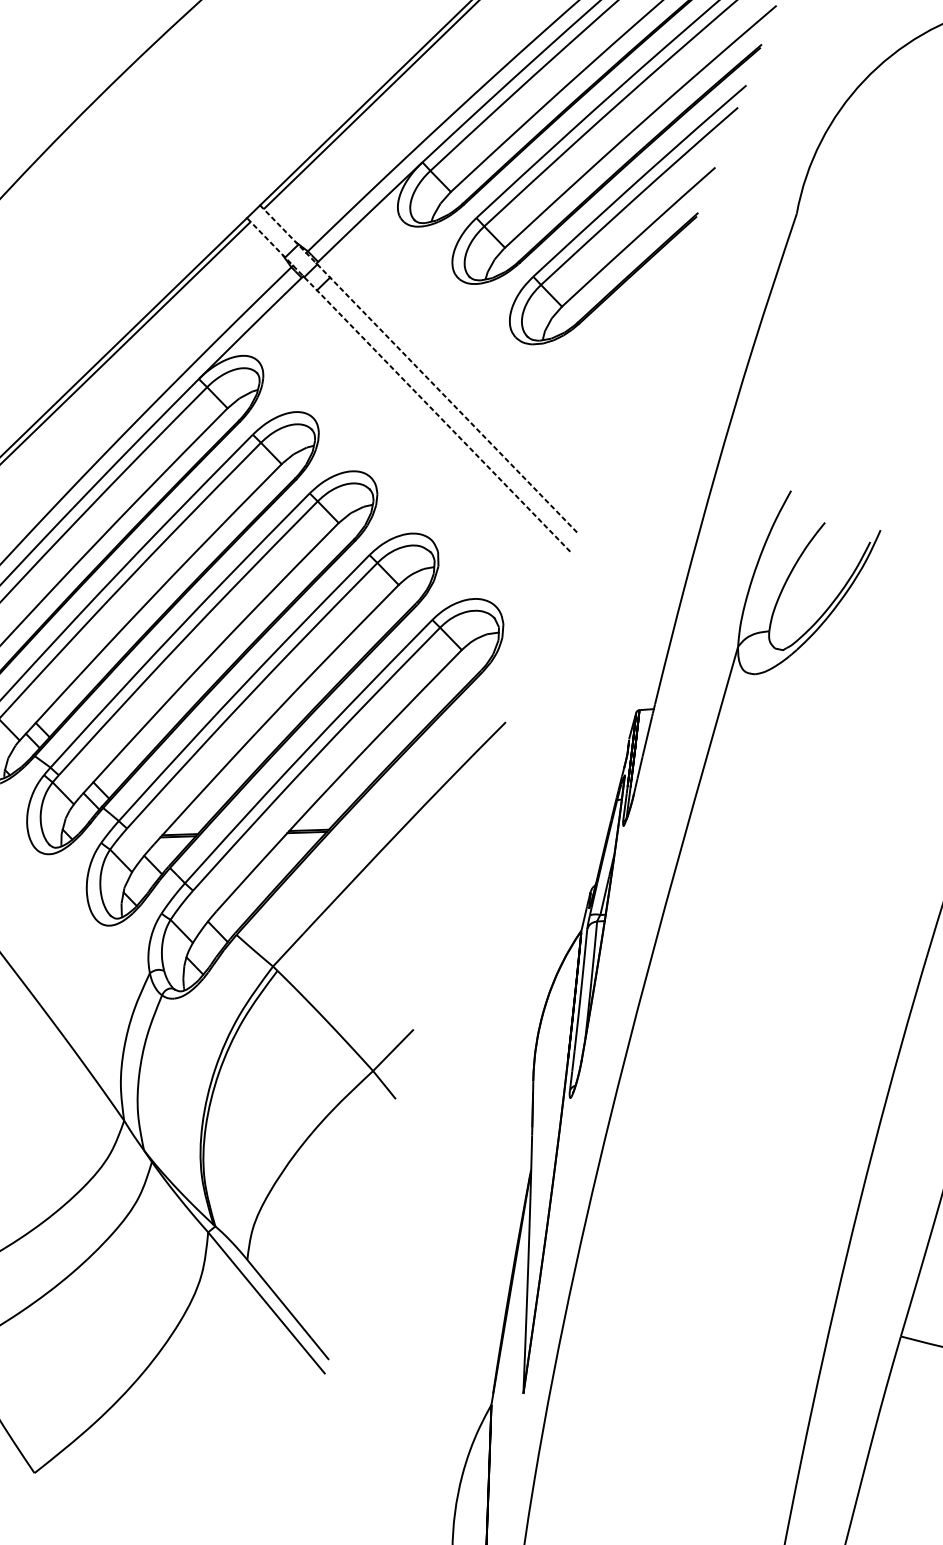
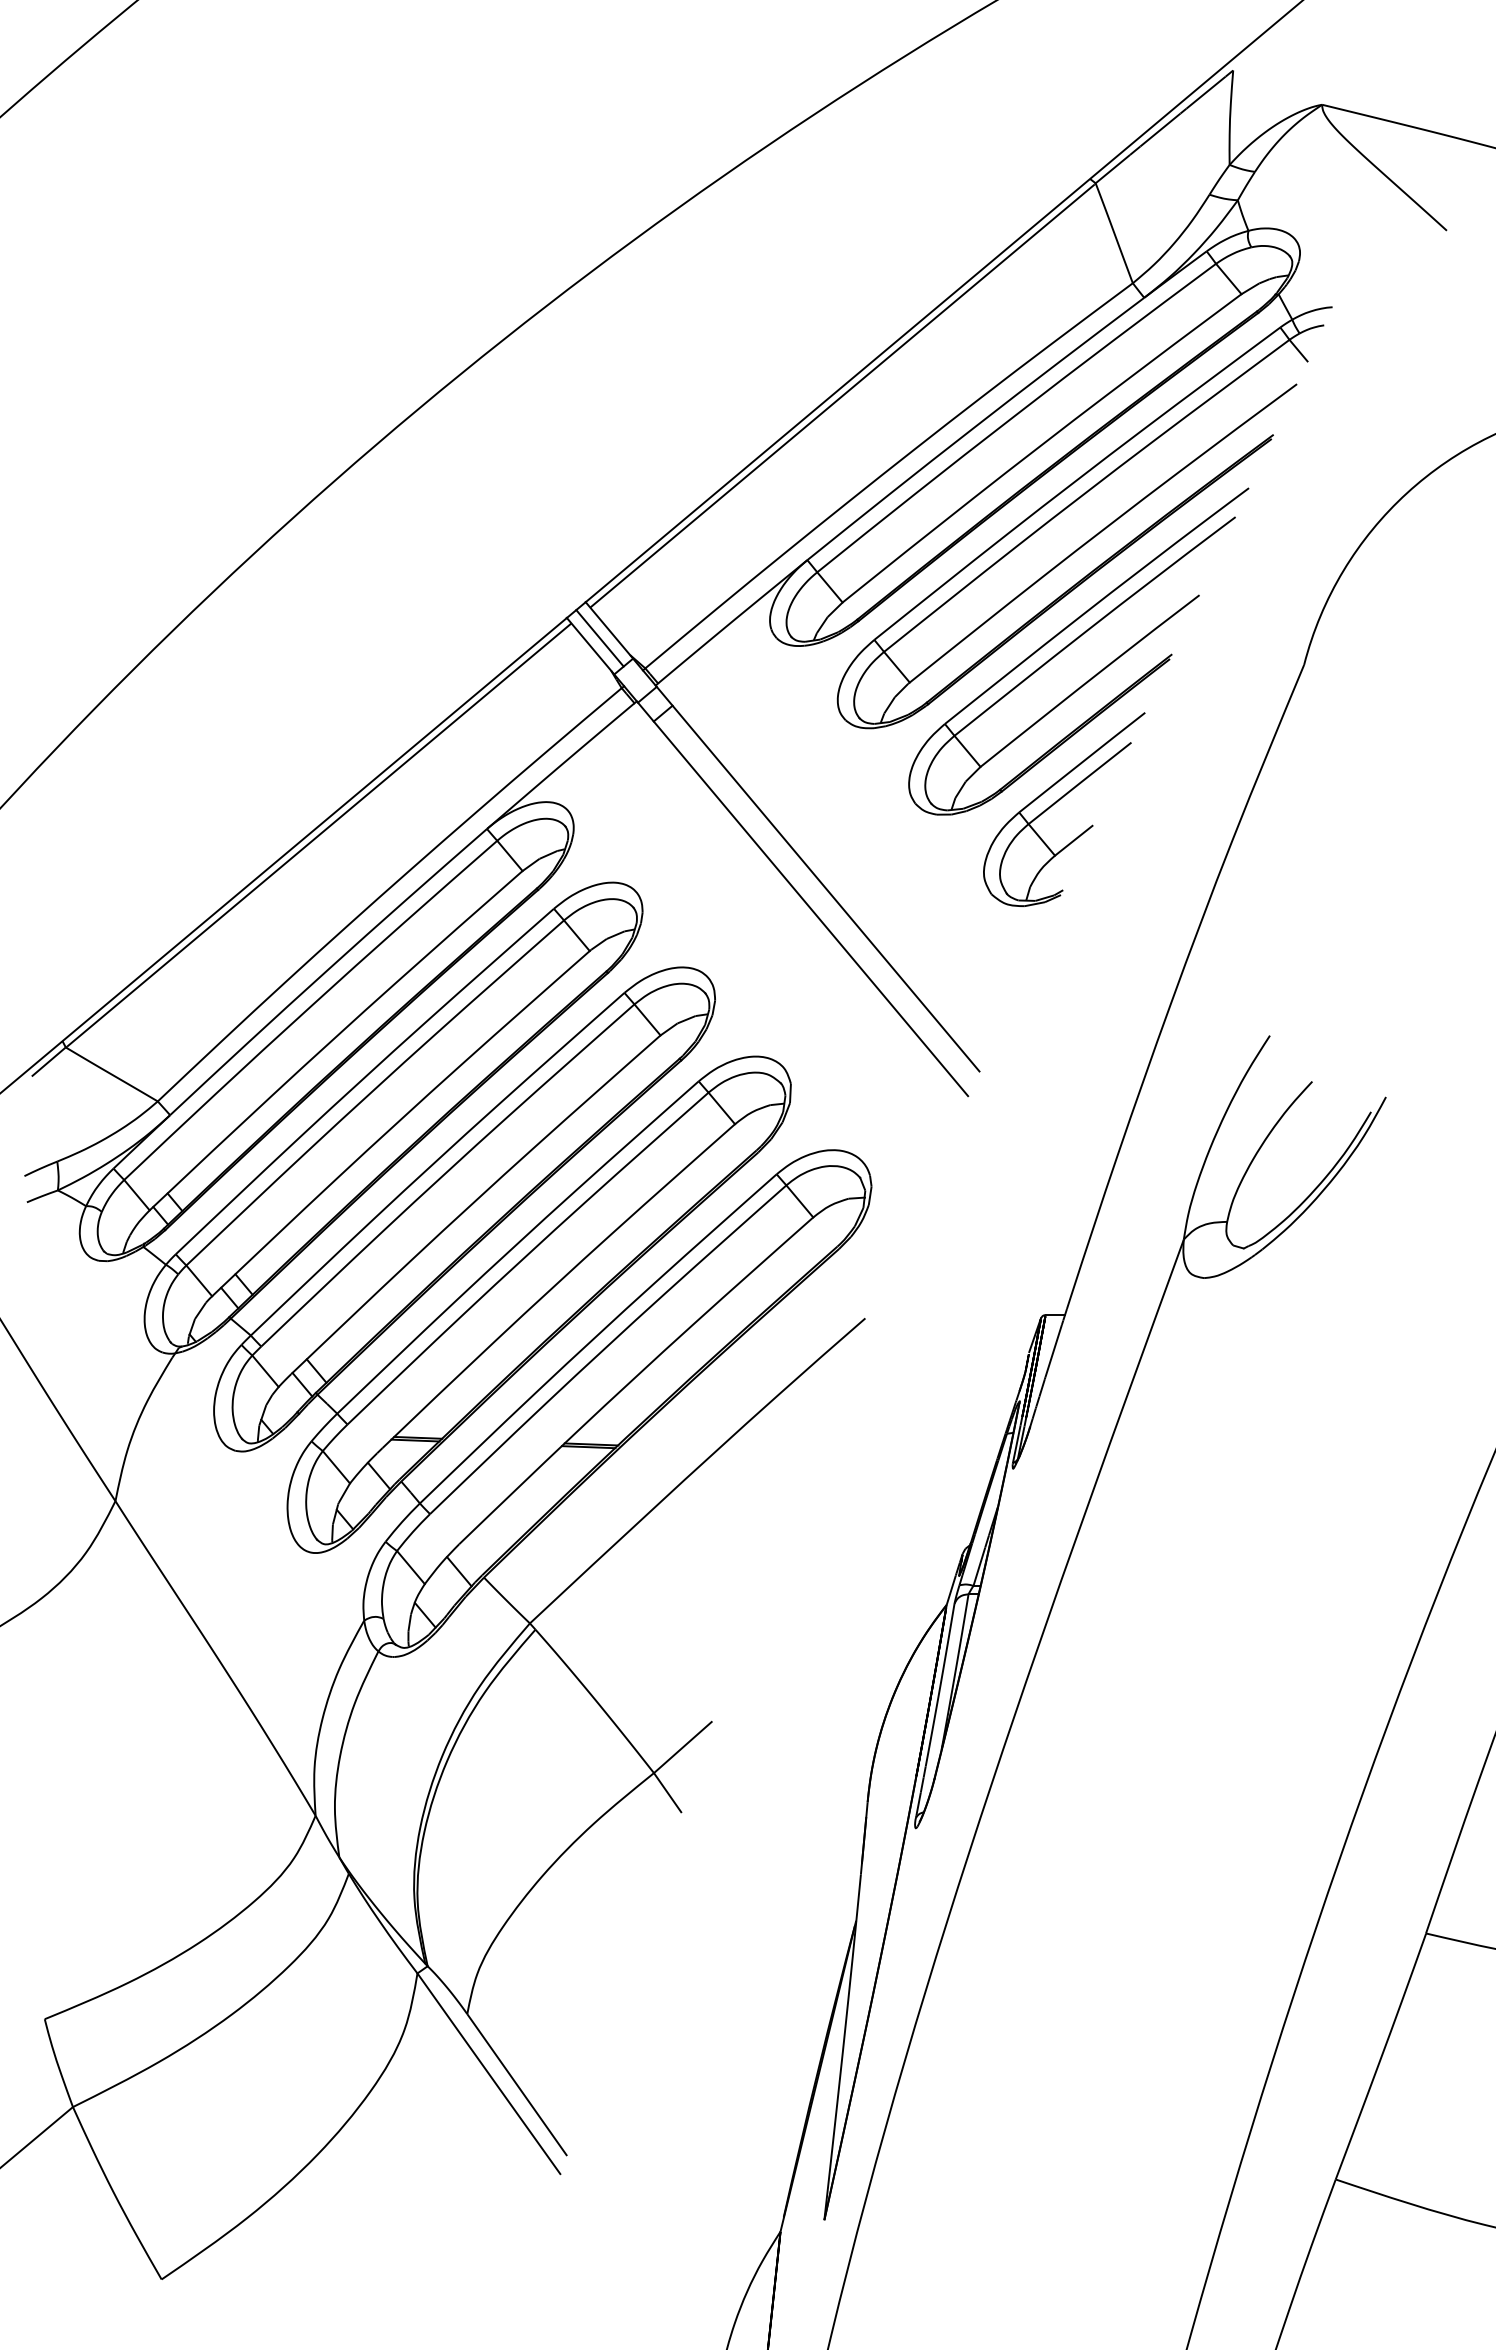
line: (272, 231) -> (599, 638), added
part: (621, 328) -> (1057, 802), added
line: (418, 369) -> (782, 837), dashed -> solid
line: (408, 384) -> (767, 856), dashed -> solid

